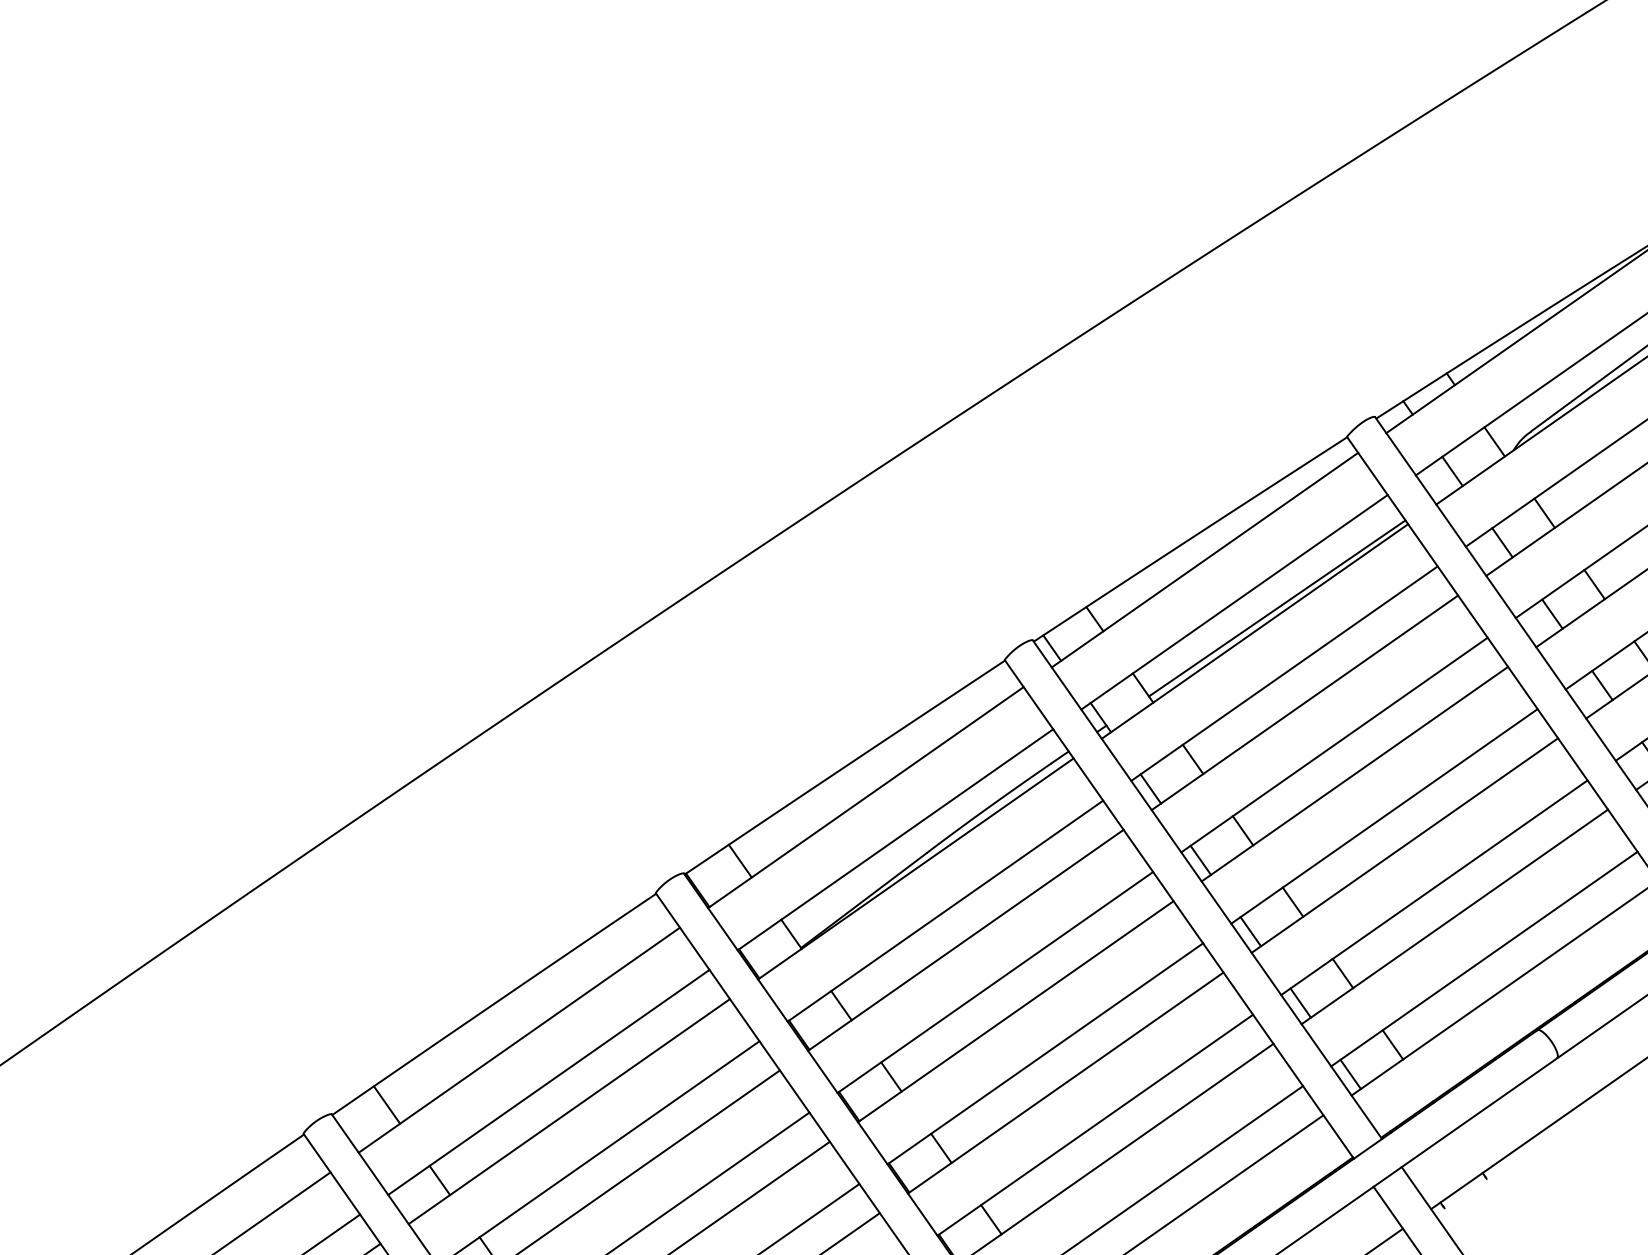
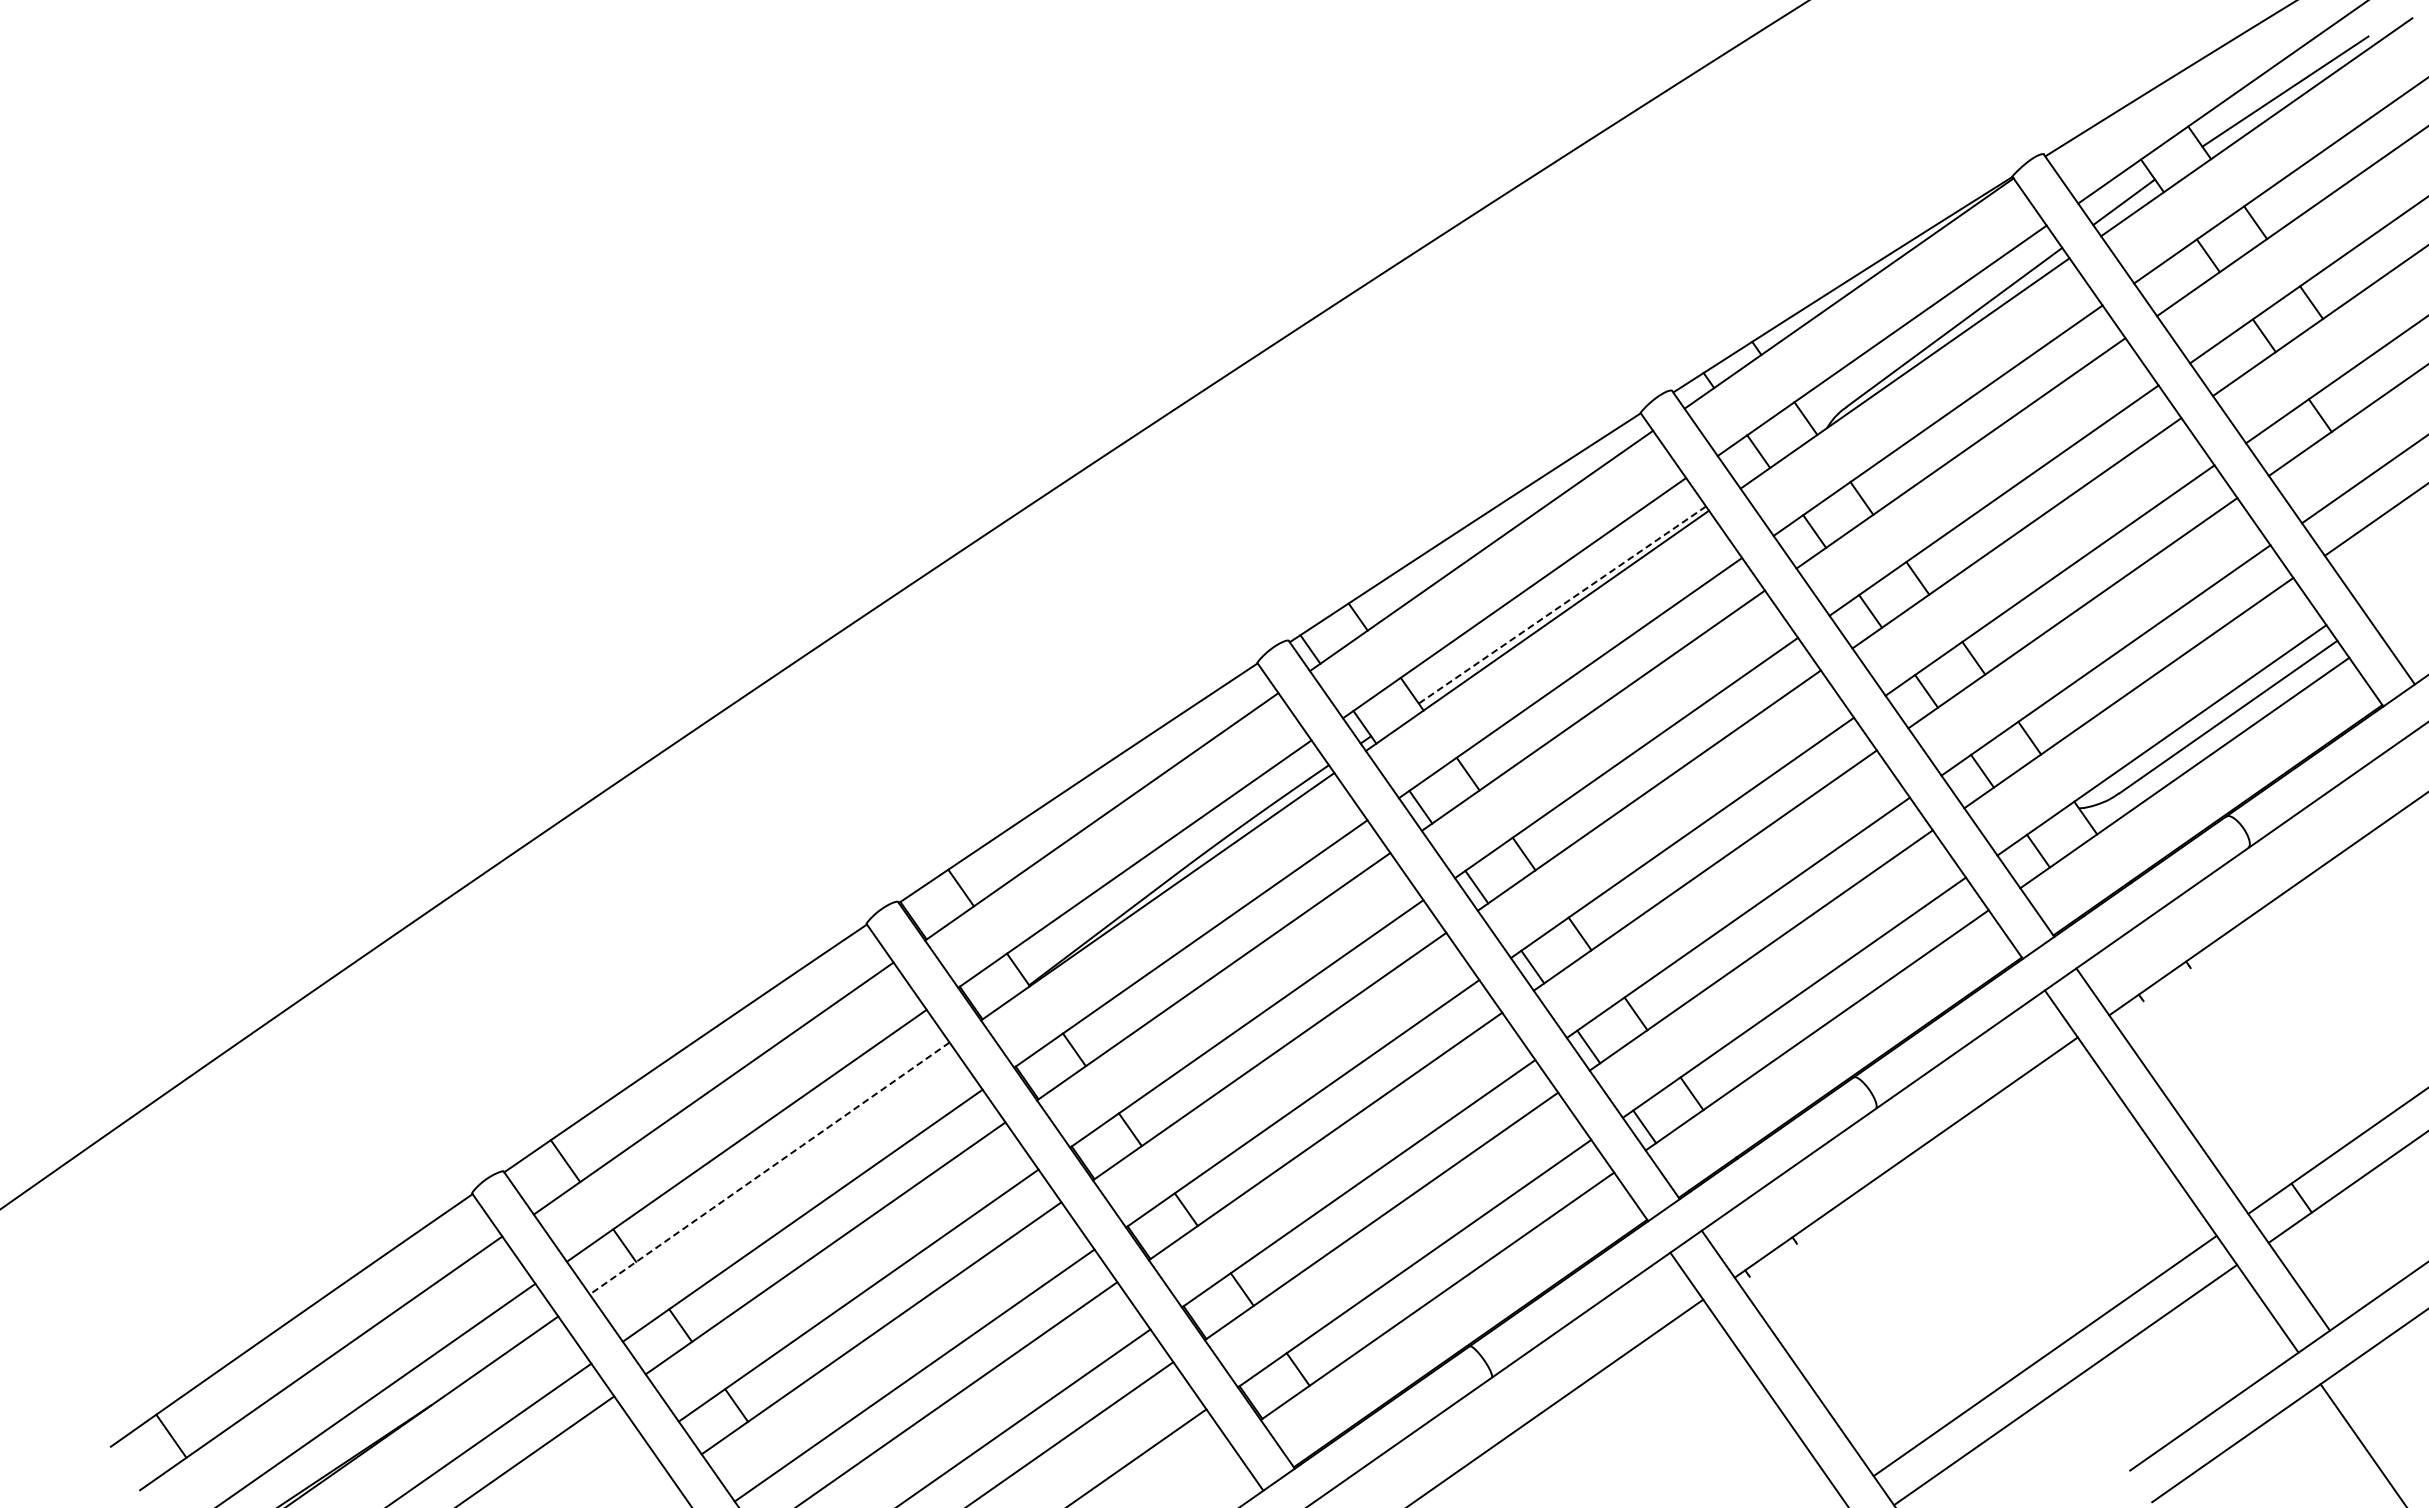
line: (1277, 608) -> (1562, 605), solid -> dashed
line: (569, 1111) -> (769, 1168), solid -> dashed

